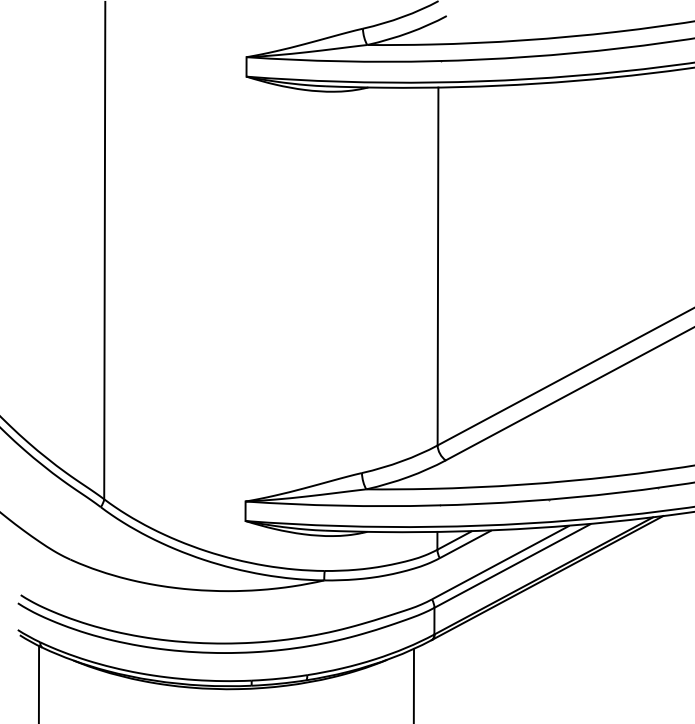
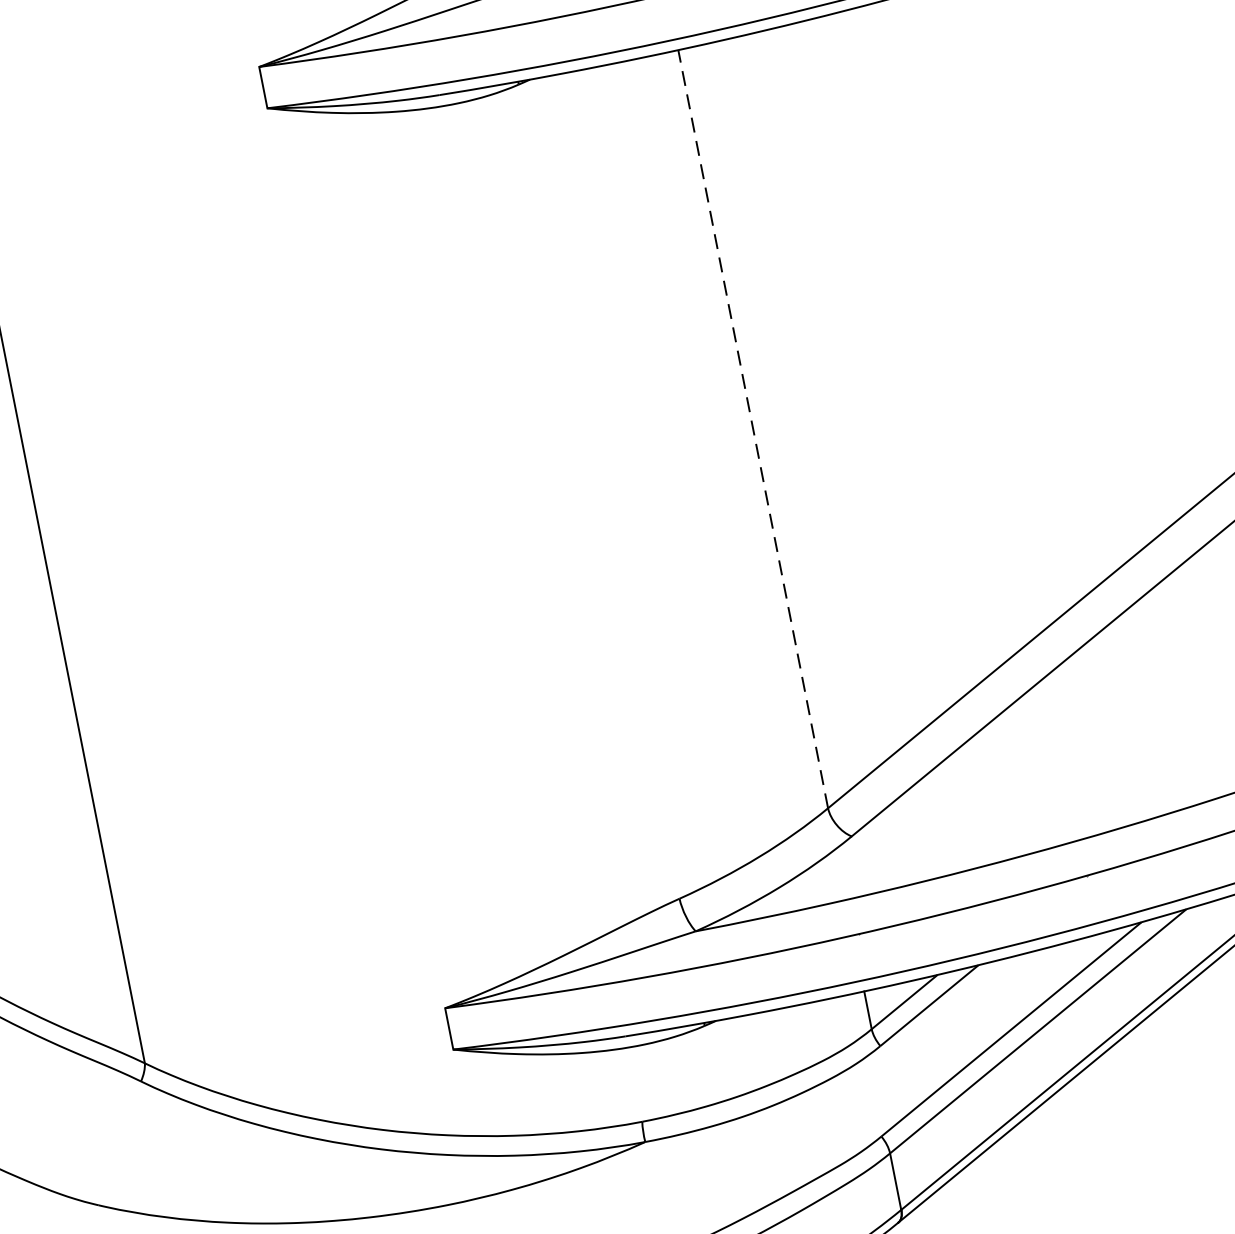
line: (438, 266) -> (754, 428), solid -> dashed

